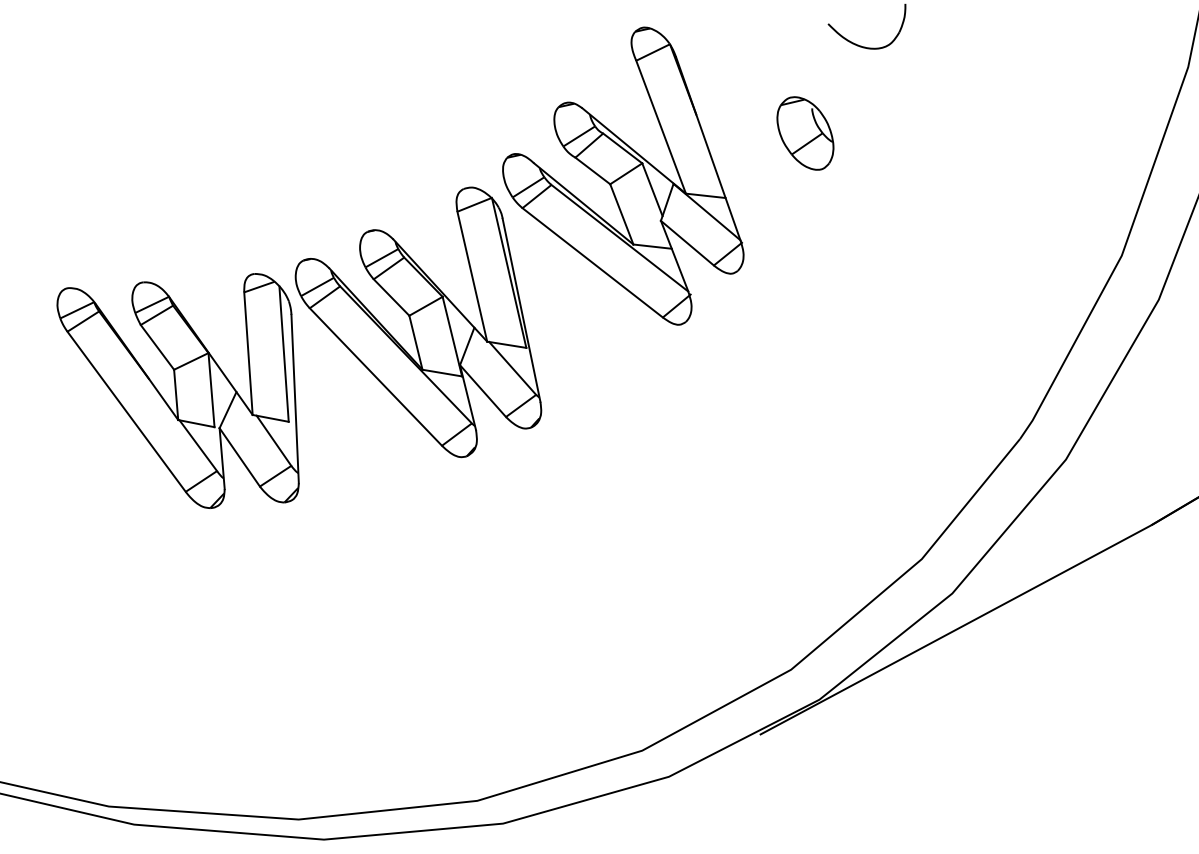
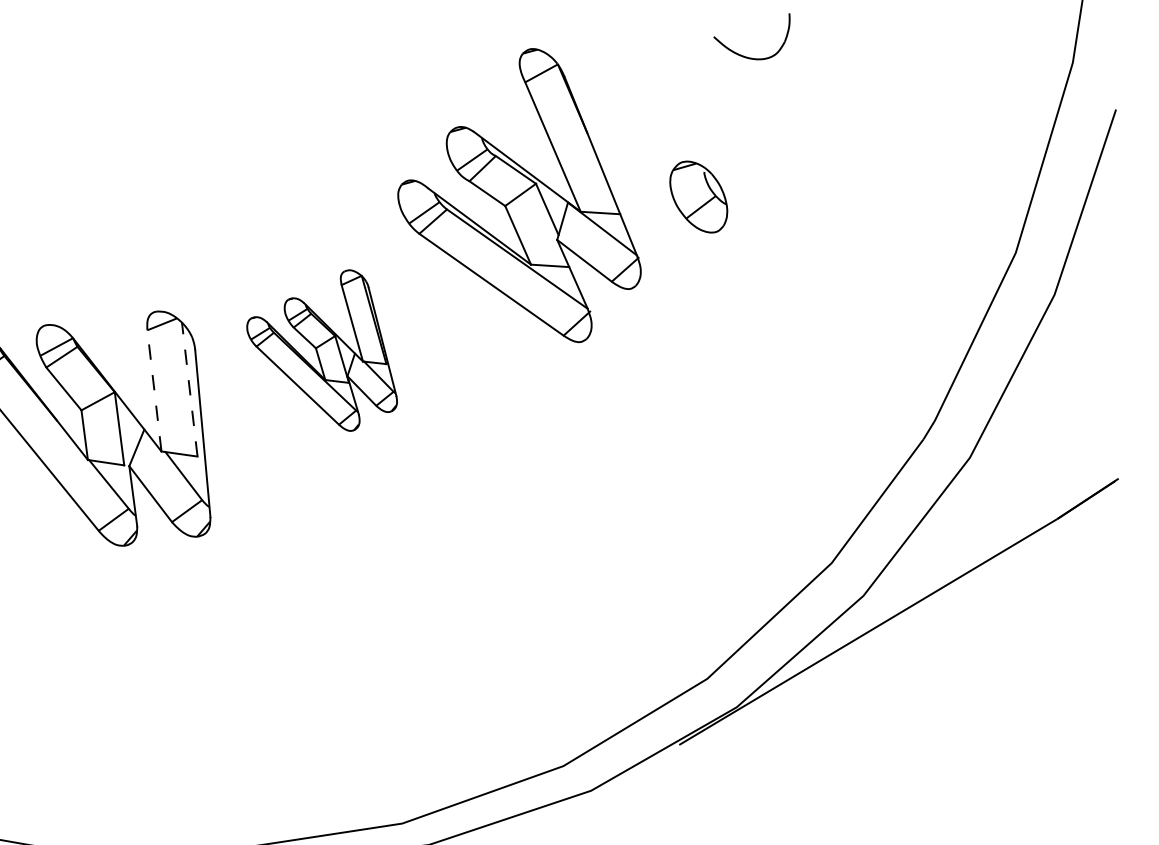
part: (805, 133) -> (698, 197), moved
part: (418, 322) -> (321, 352), size x0.6
line: (248, 353) -> (154, 390), solid -> dashed
line: (284, 354) -> (190, 390), solid -> dashed

